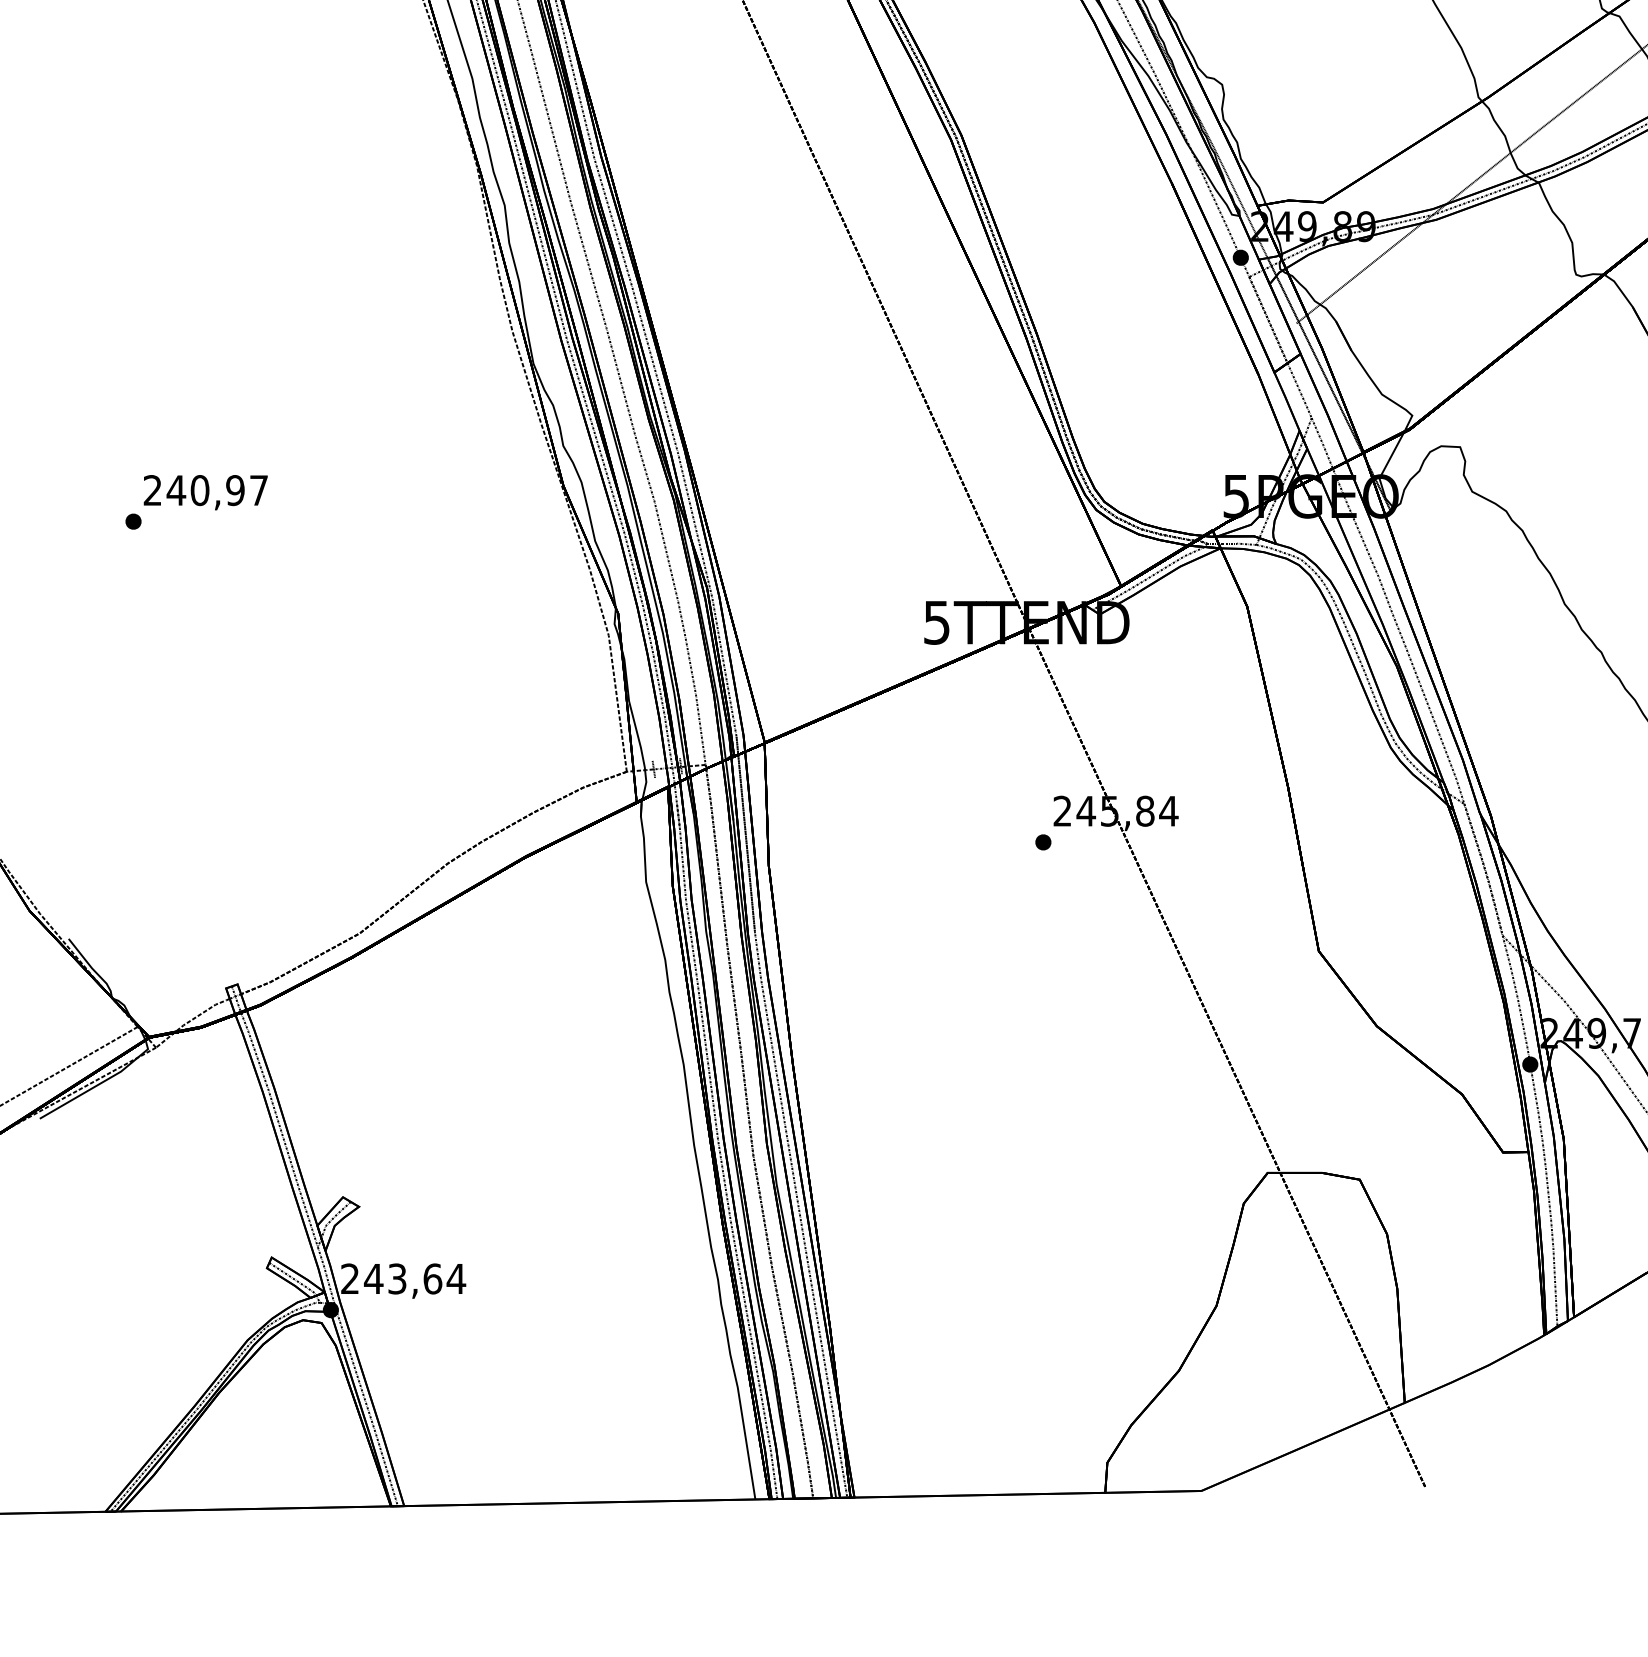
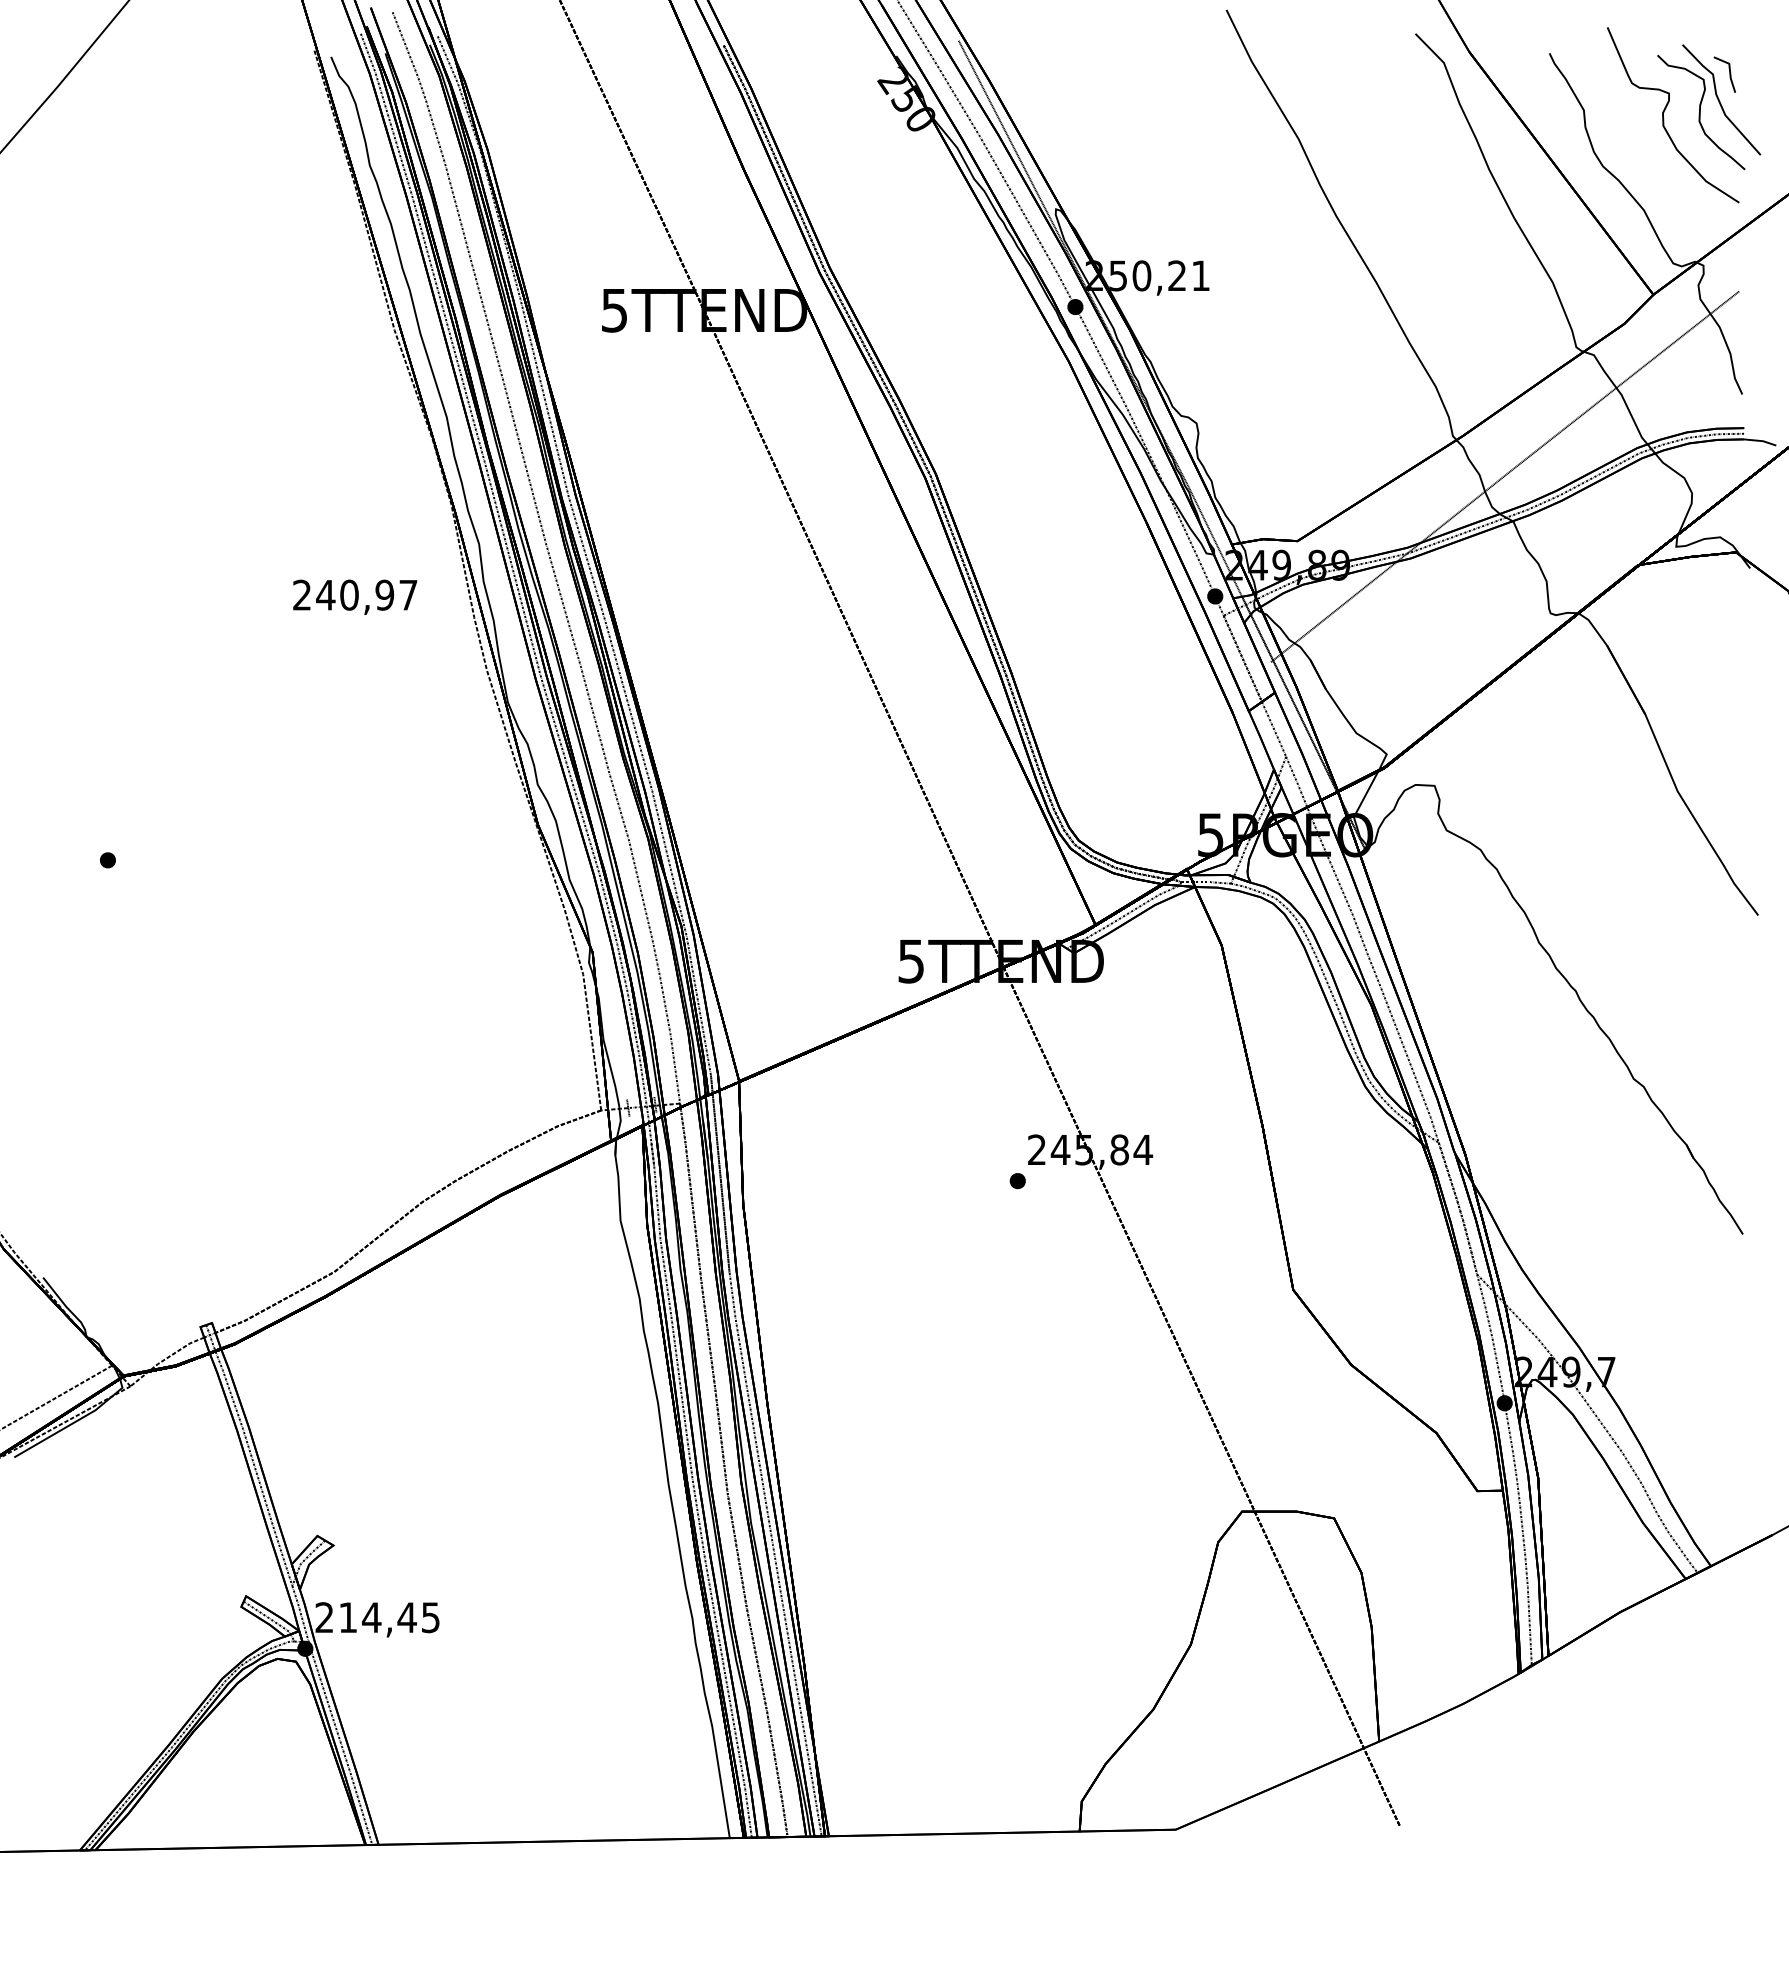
text: (206, 491) -> (355, 596), moved
text: (415, 1278) -> (389, 1617), 243,64 -> 214,45

